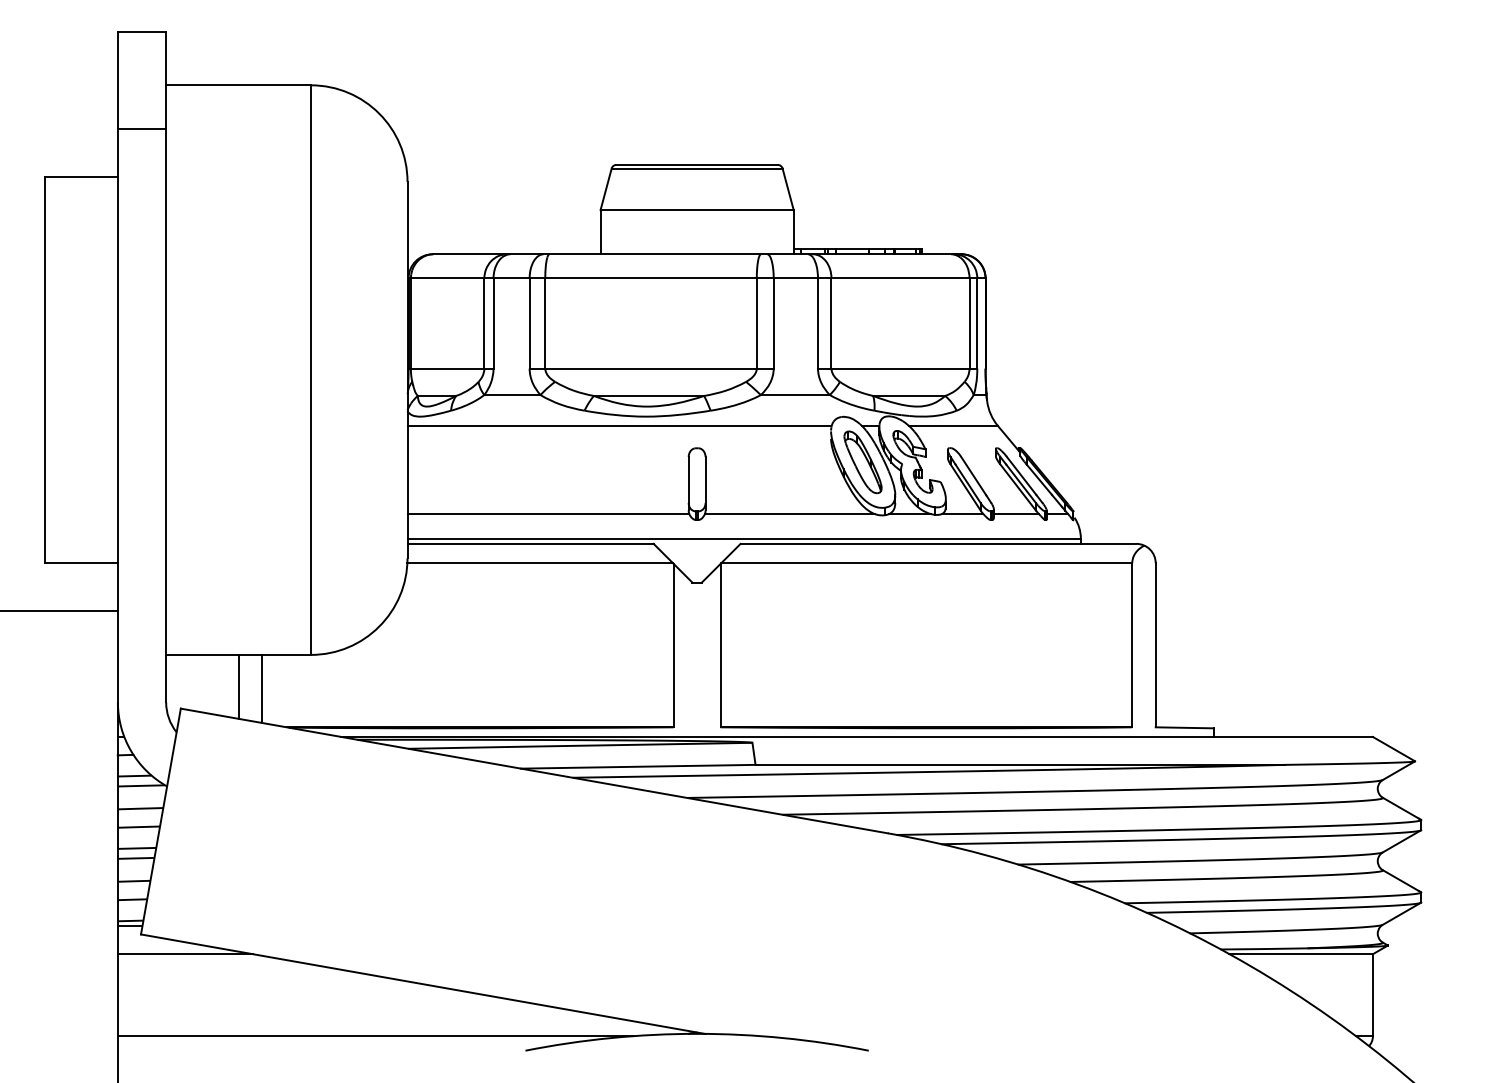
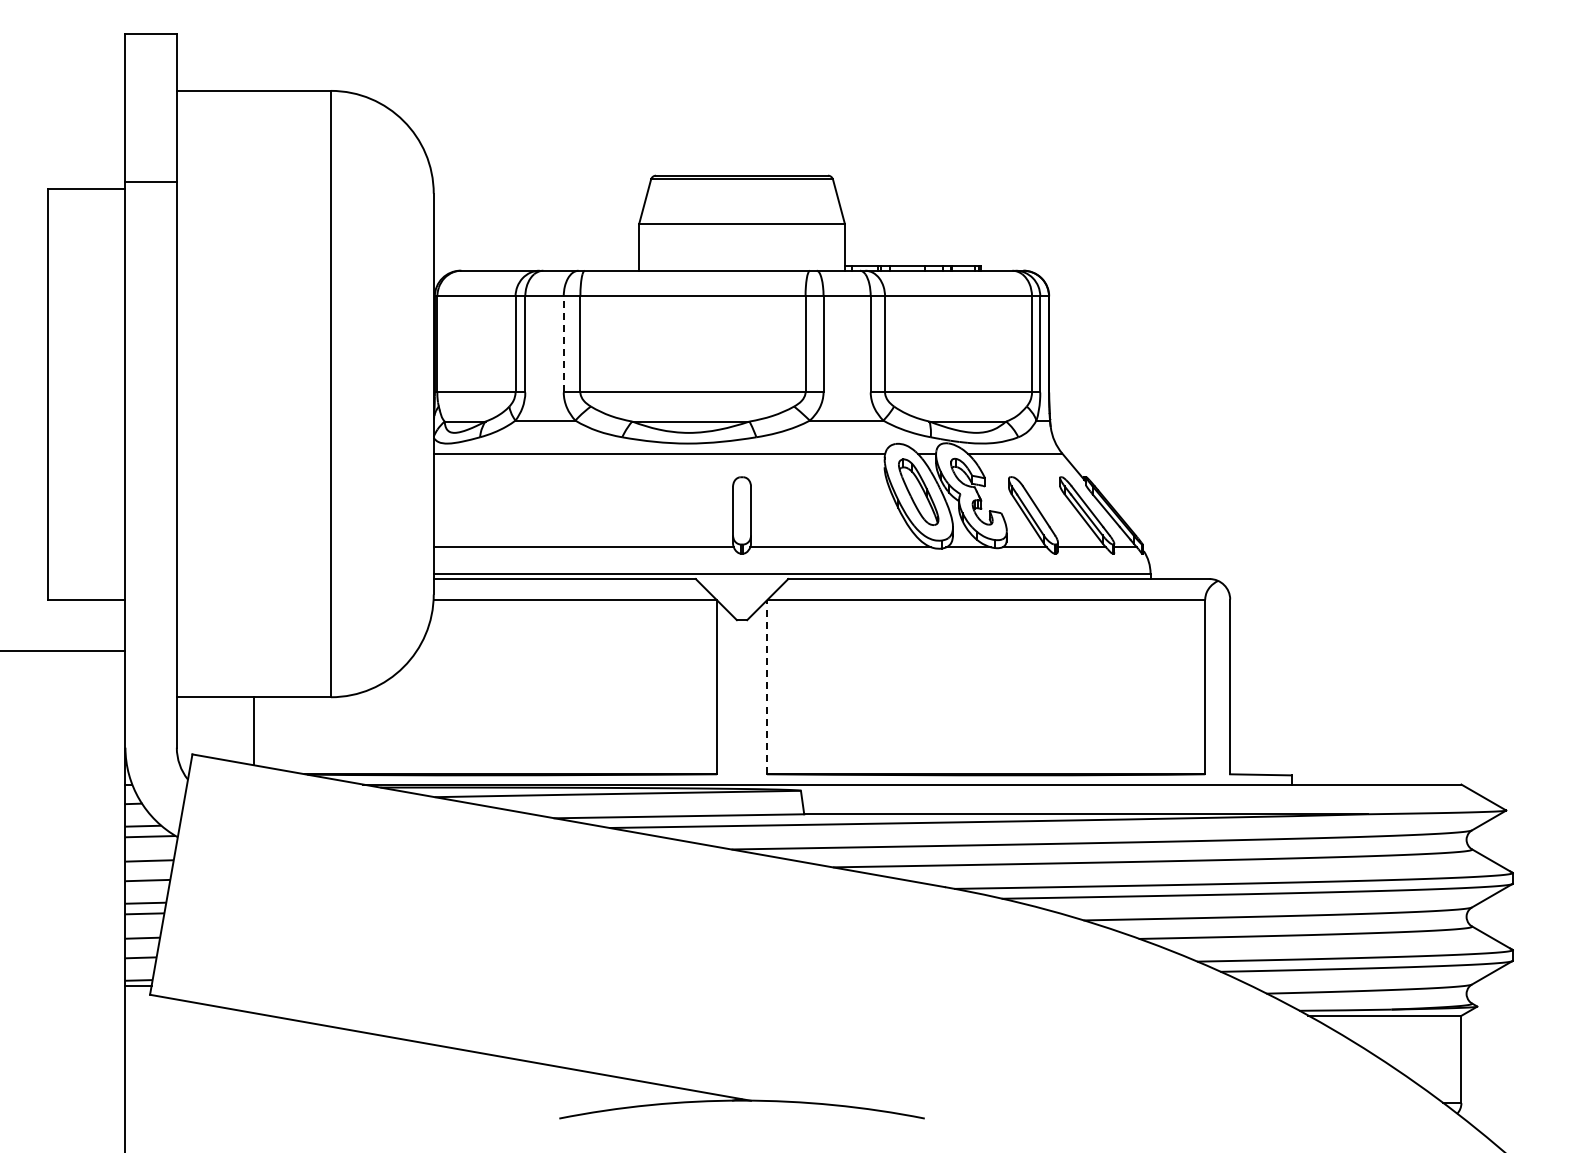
line: (141, 129) -> (150, 182), moved
line: (529, 322) -> (563, 343), solid -> dashed
line: (721, 645) -> (767, 687), solid -> dashed
line: (261, 688) -> (278, 733), removed
line: (185, 953) -> (197, 1015), removed
line: (375, 1036) -> (399, 1103), removed

